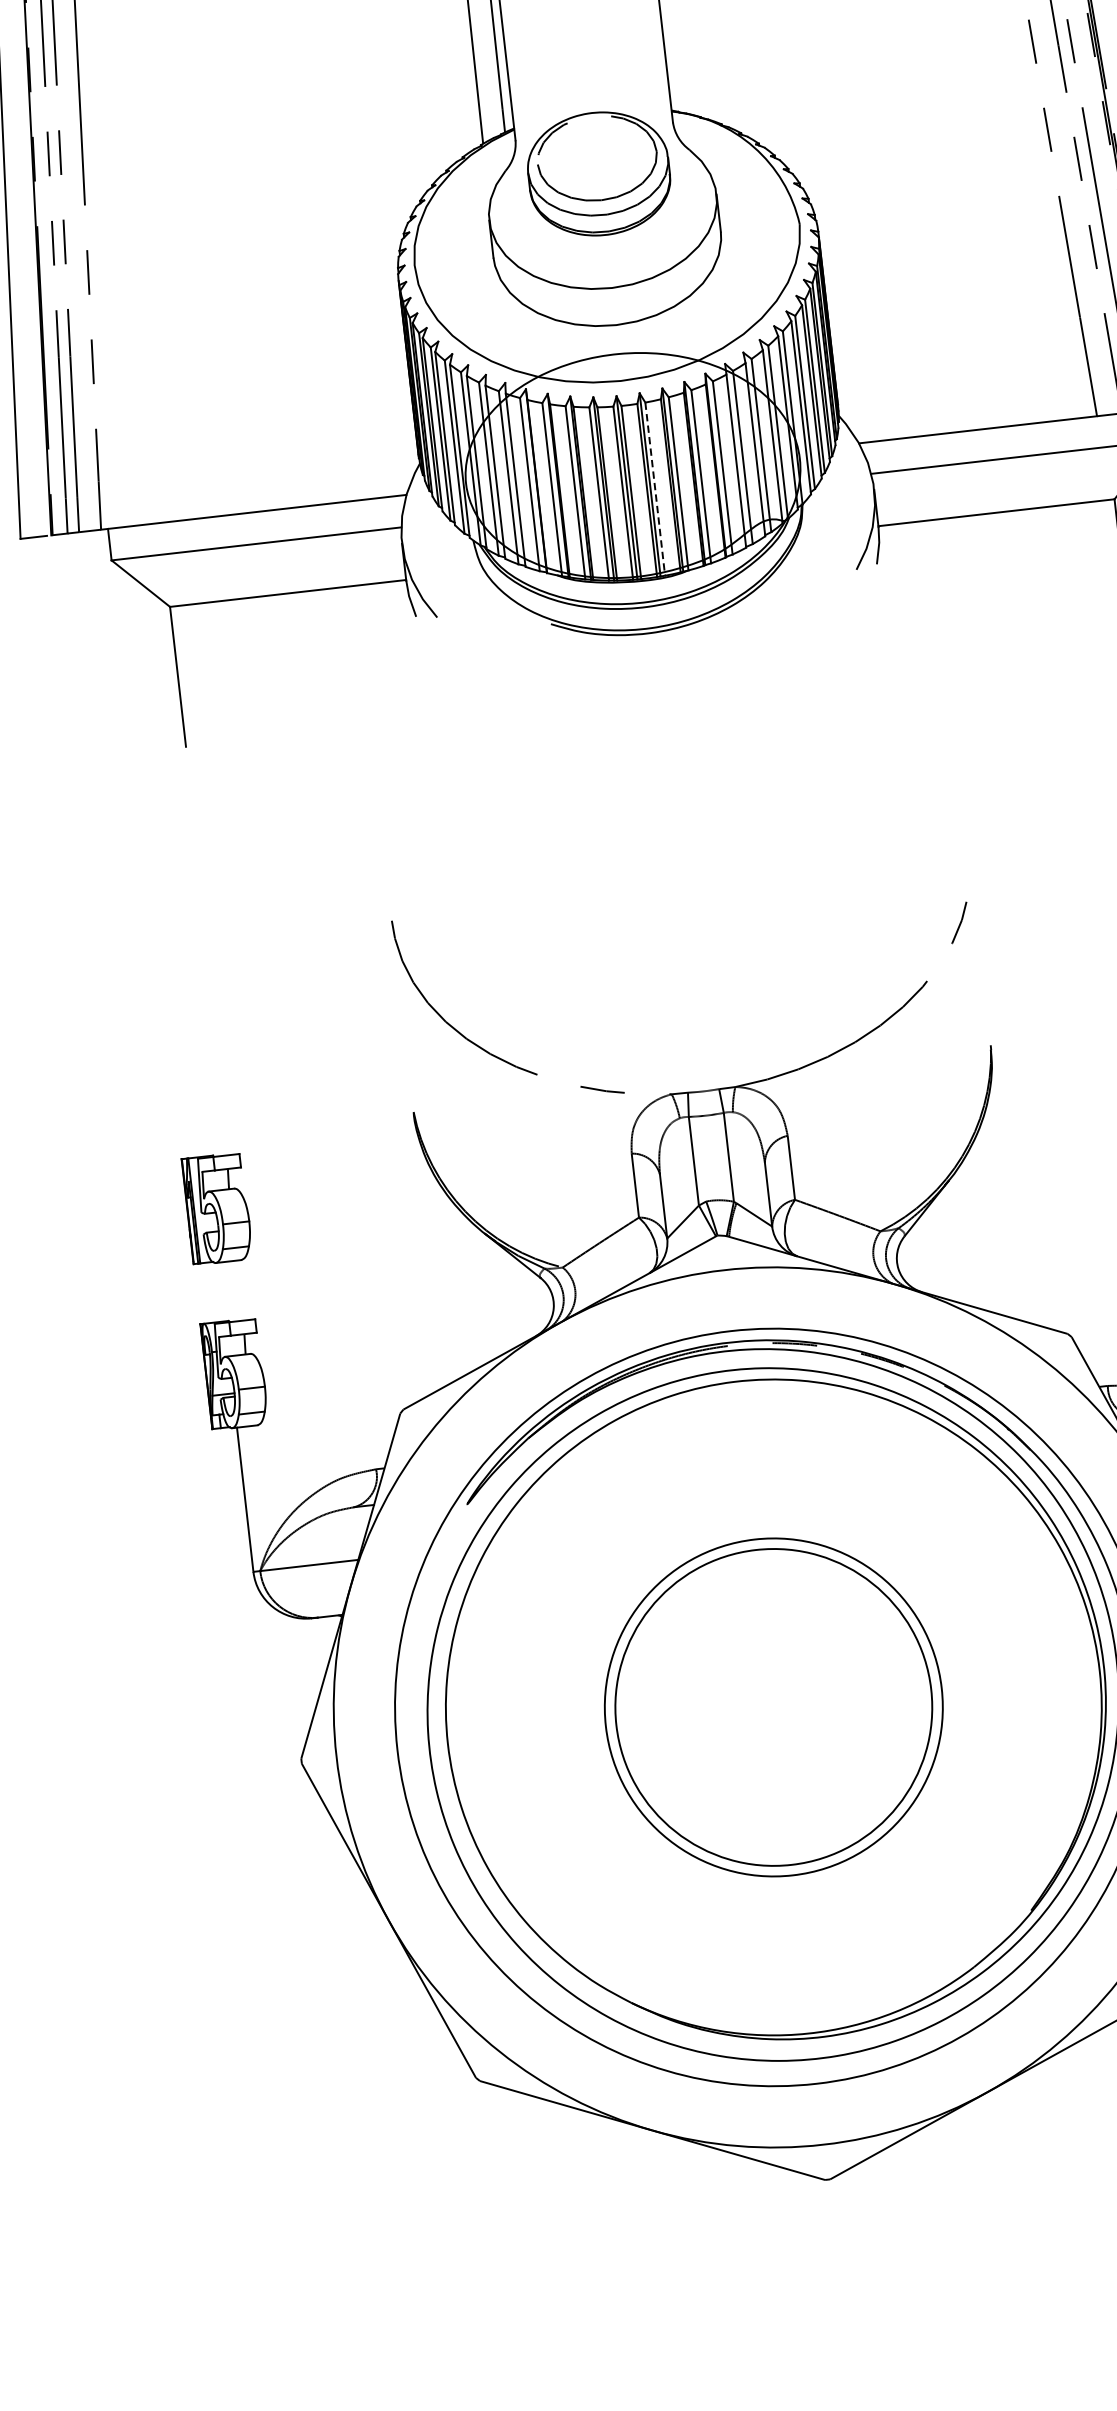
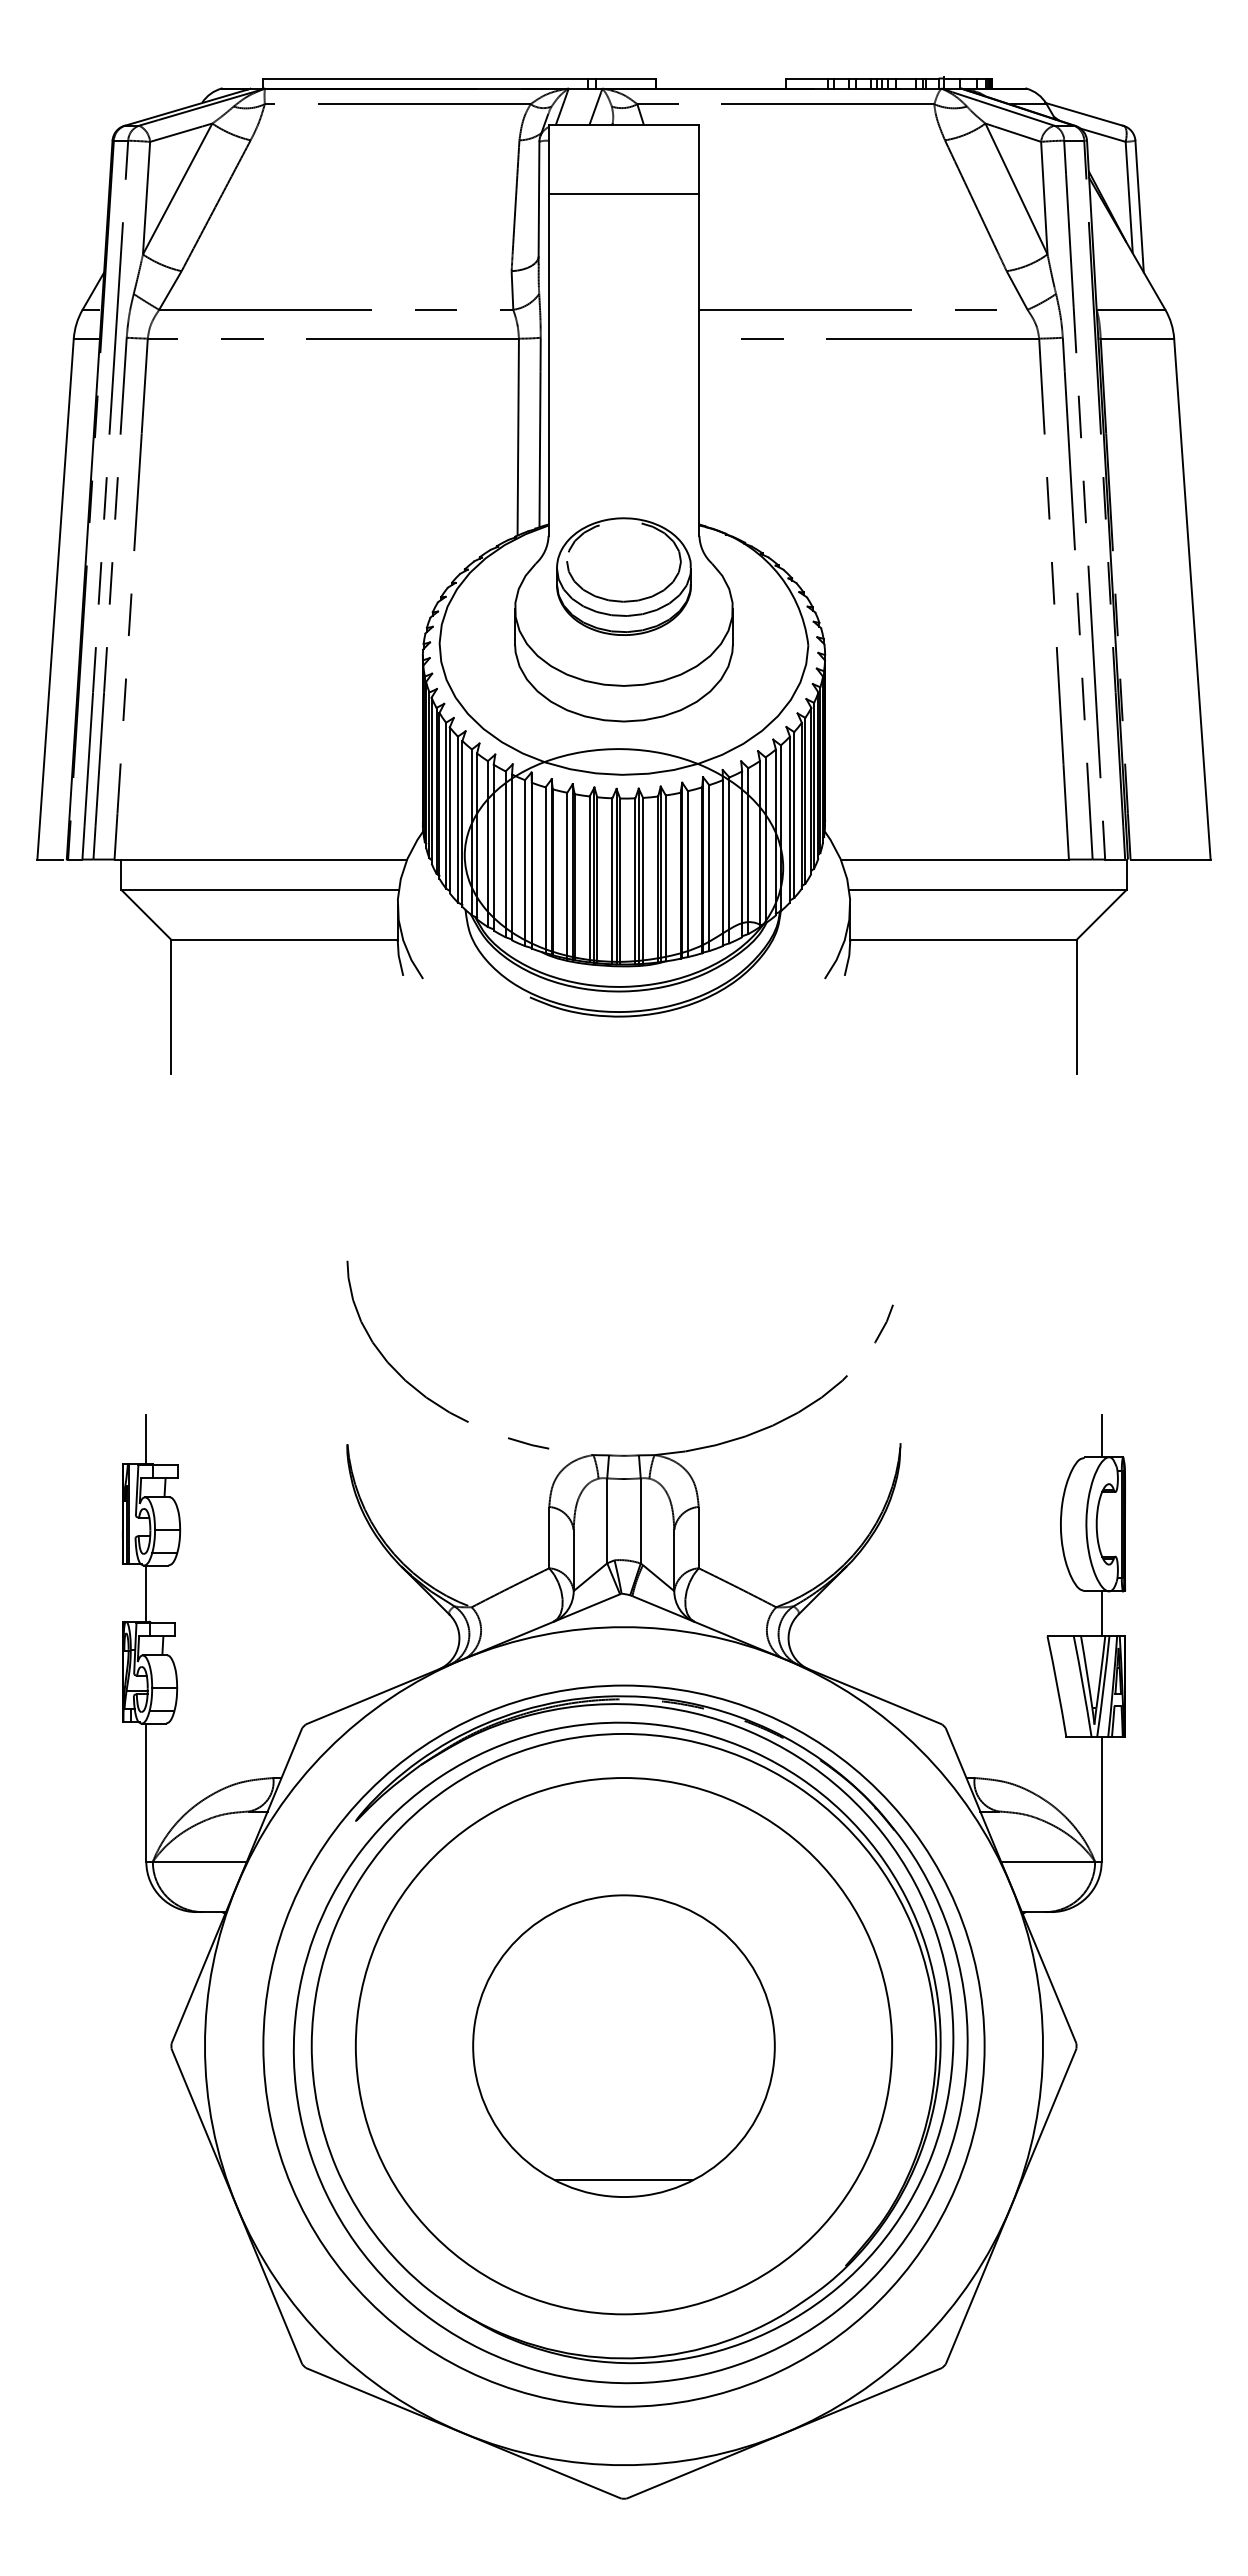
line: (655, 488) -> (643, 880), dashed -> solid
line: (203, 1130) -> (146, 1438), added
line: (221, 1291) -> (146, 1593), added
circle: (773, 1707) -> (623, 2046), size x1.67
line: (789, 1847) -> (623, 2180), added

